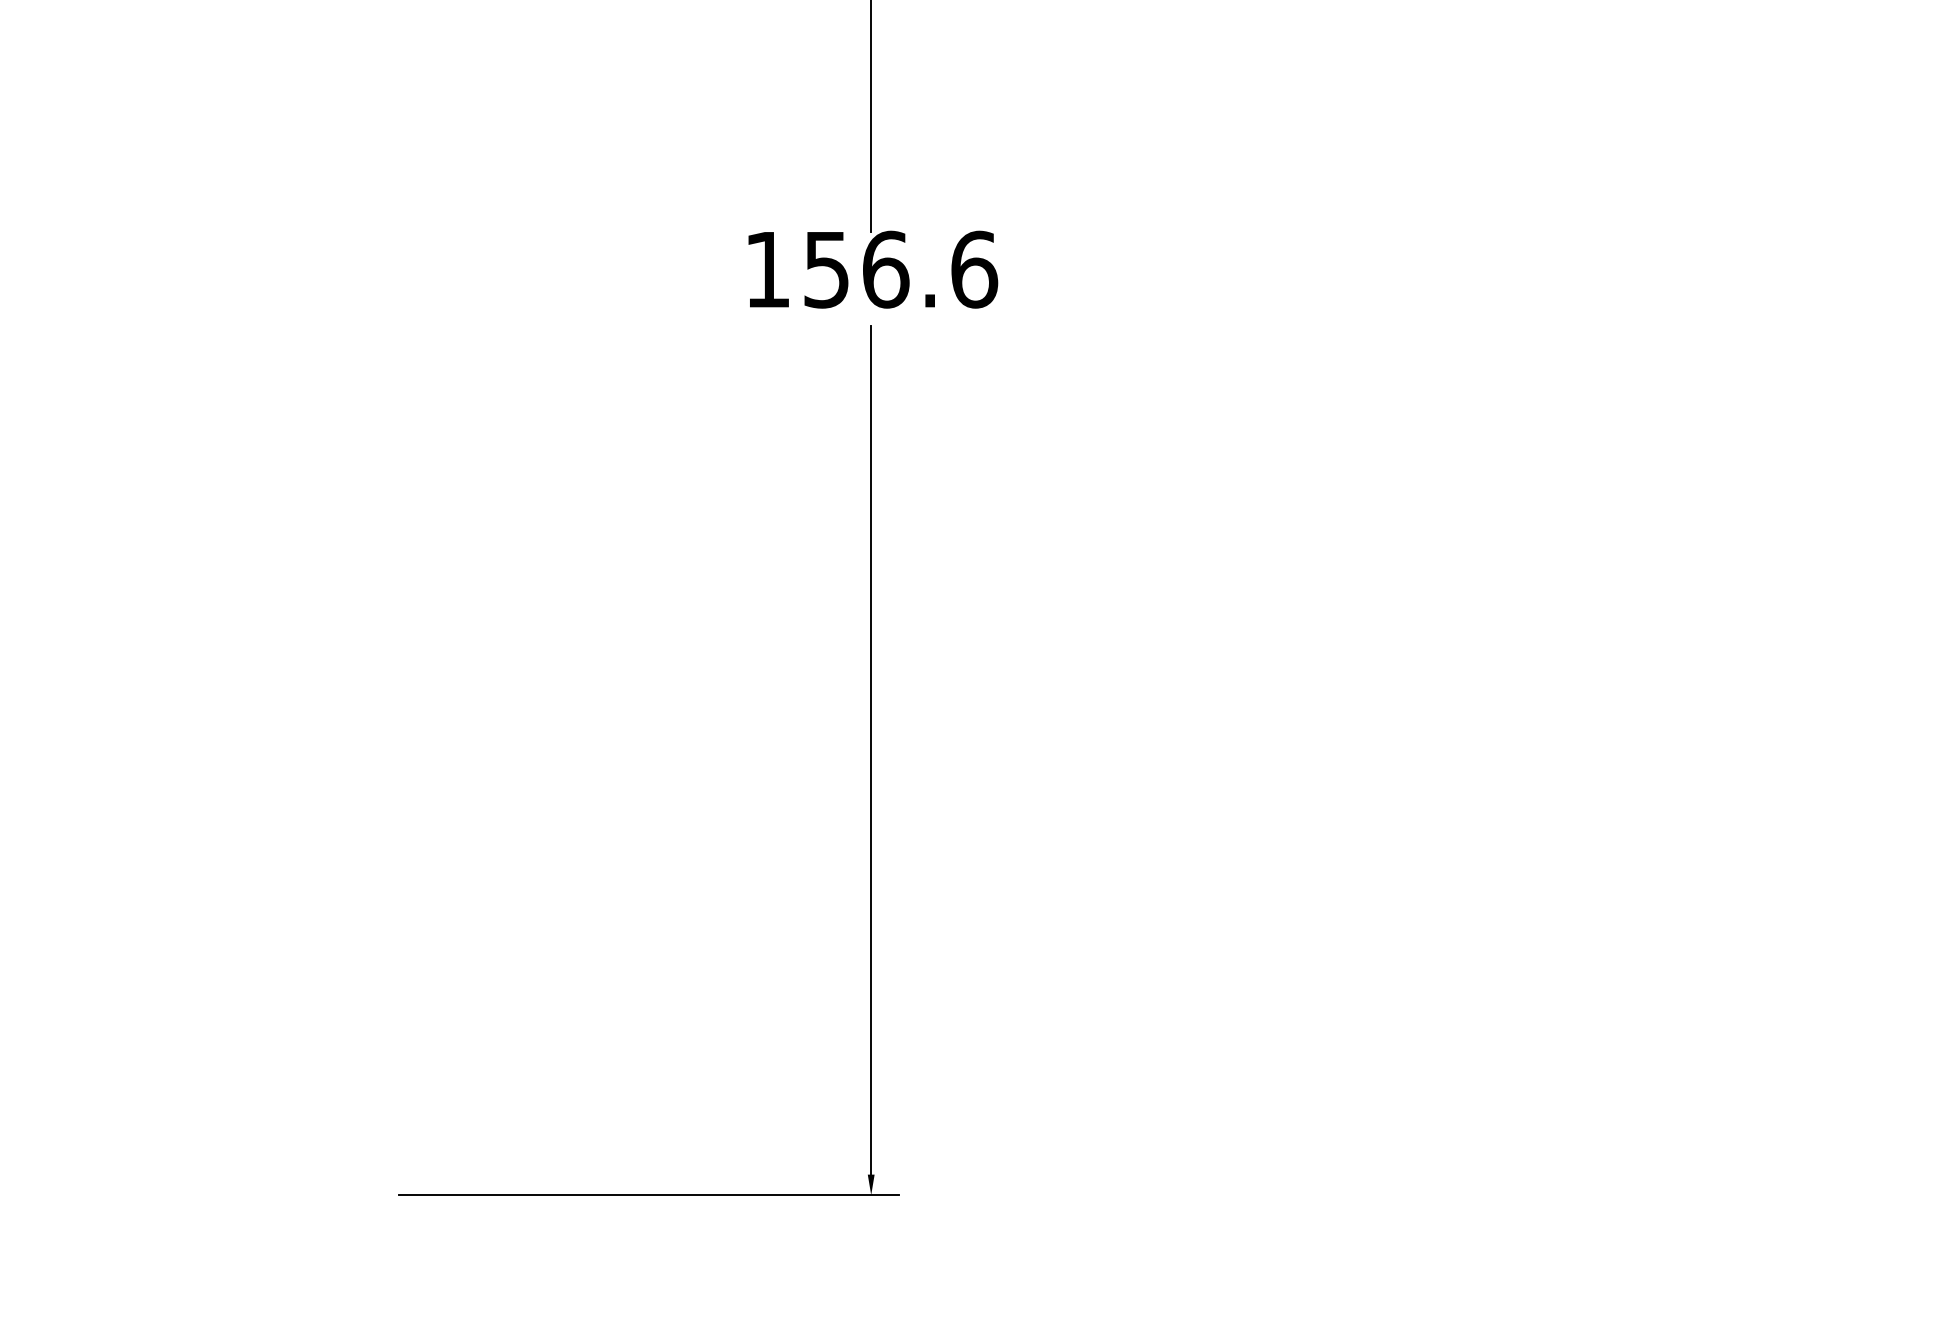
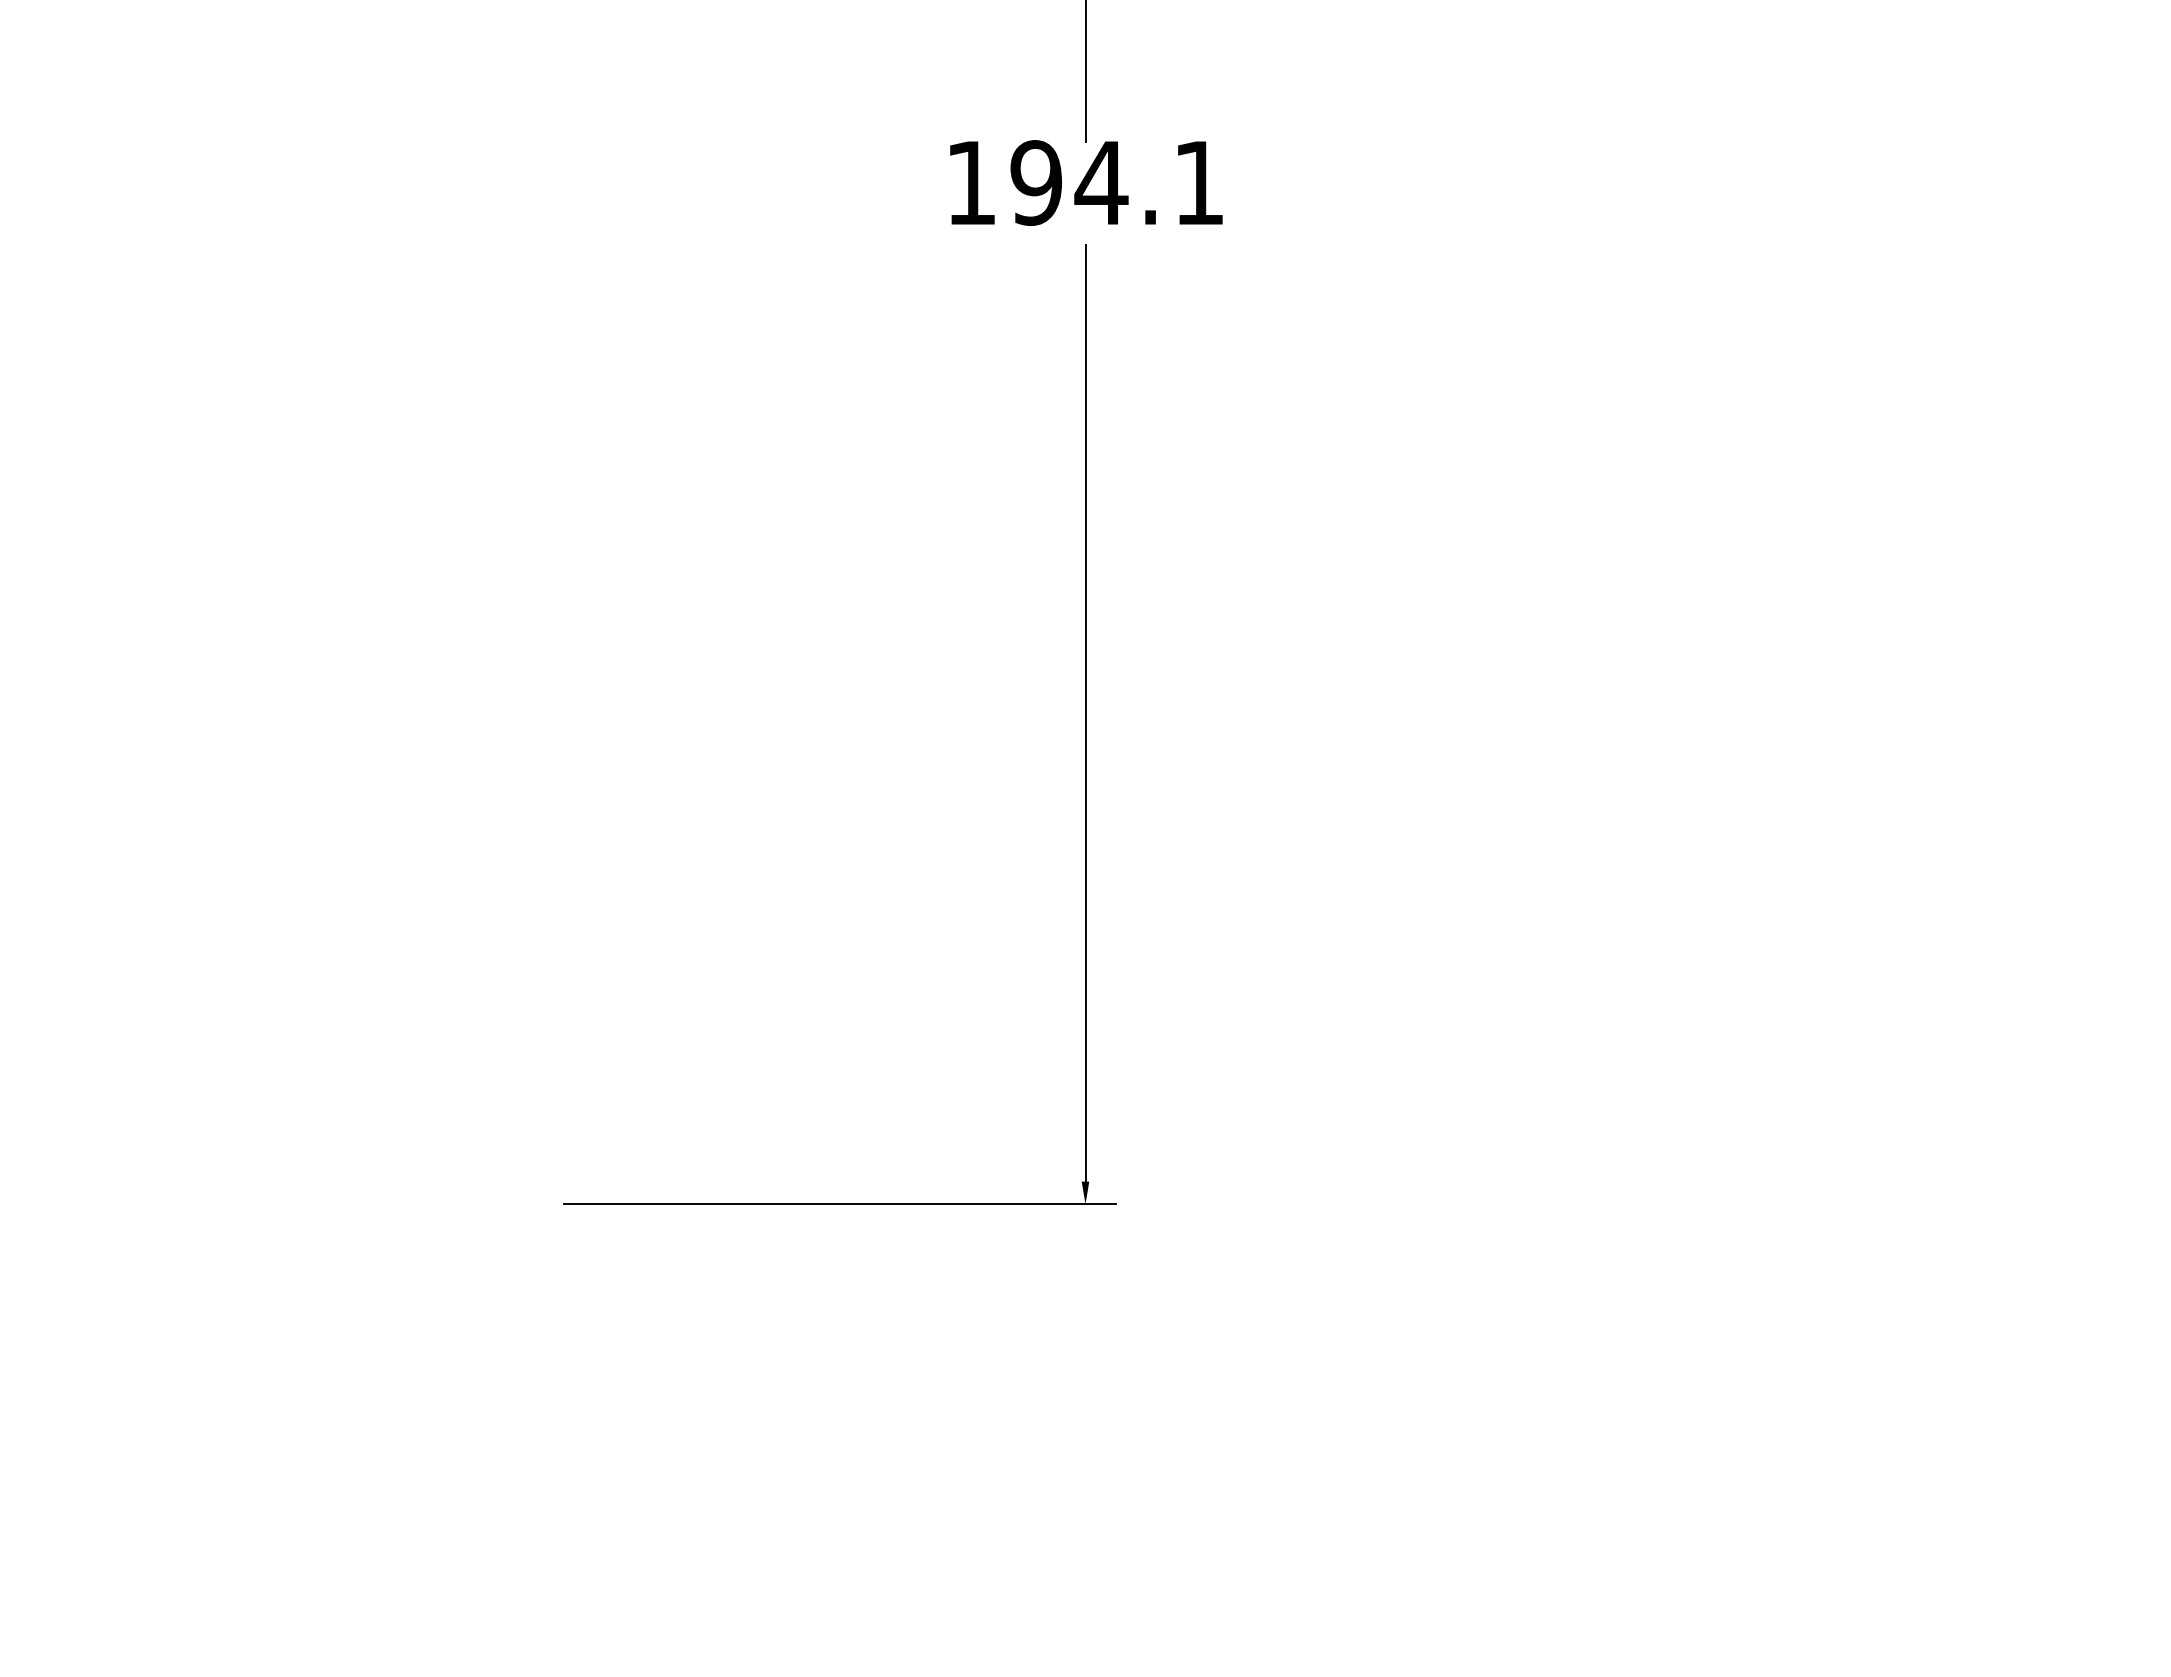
text: (900, 270) -> (1117, 183), 156.6 -> 194.1

